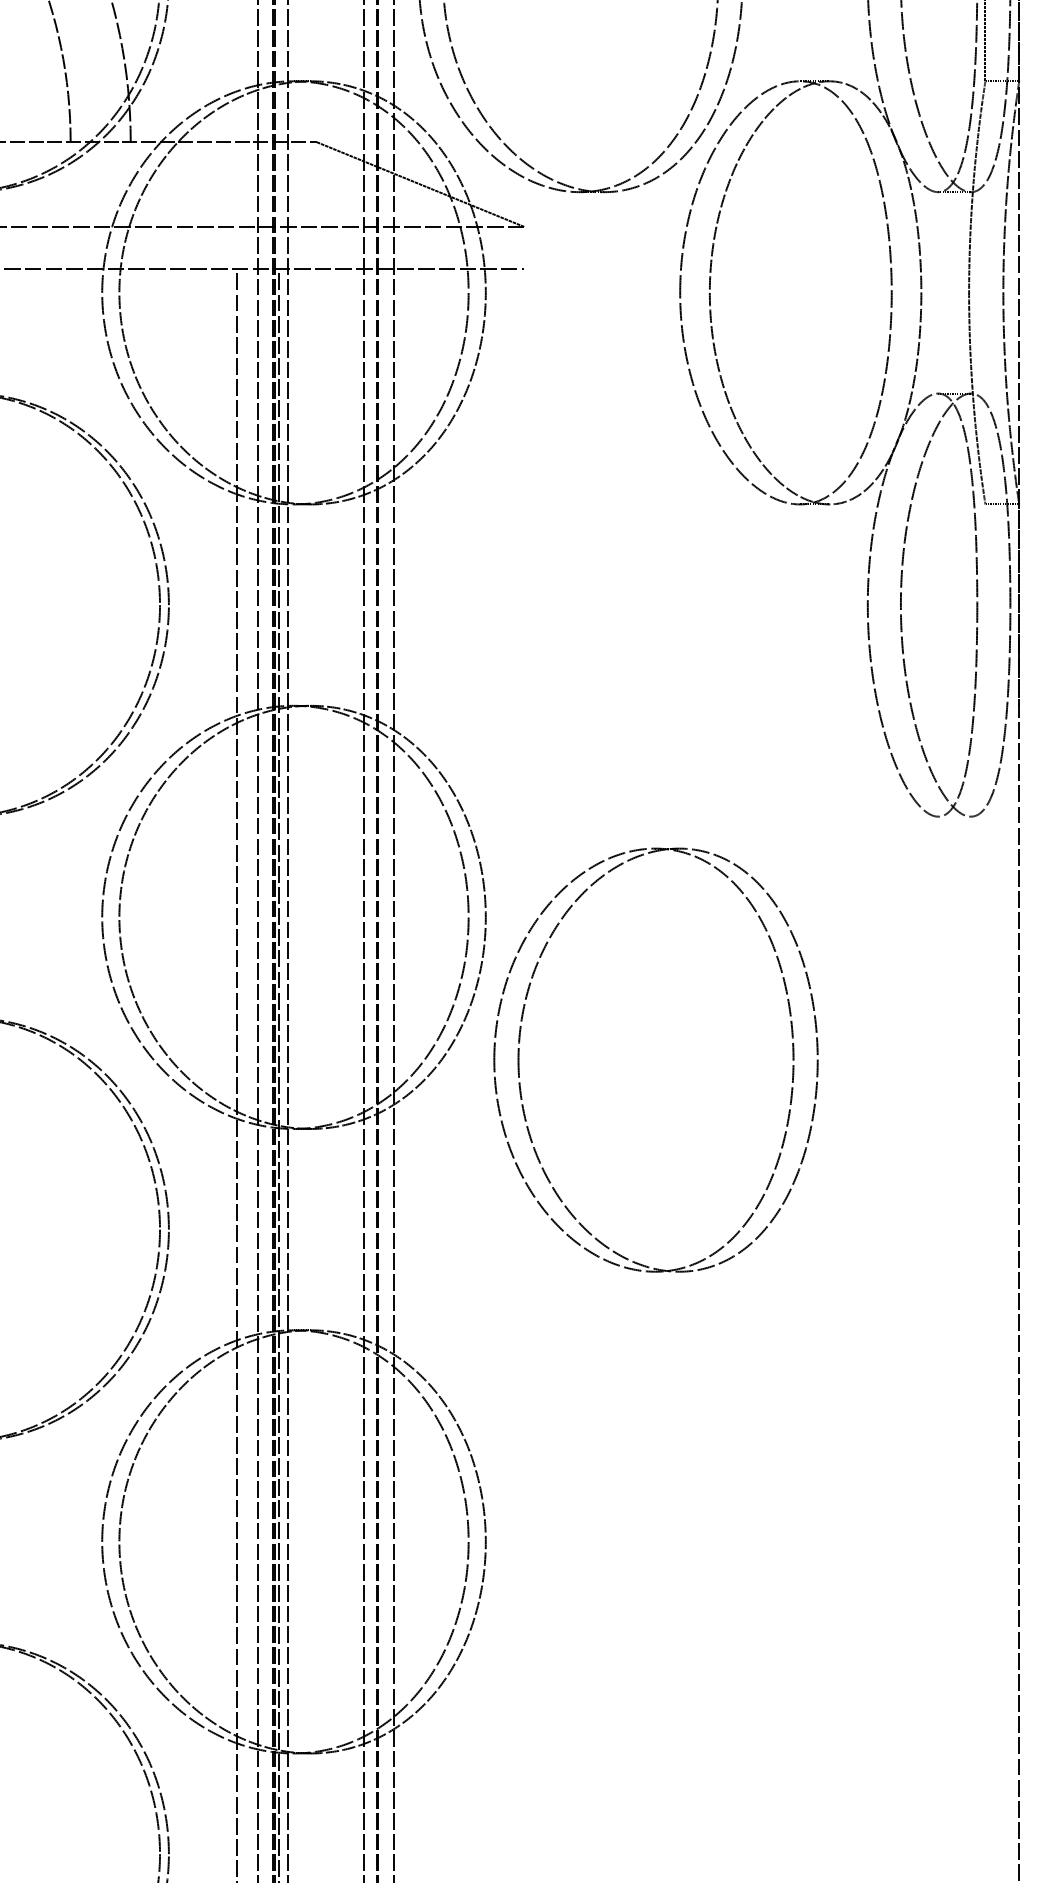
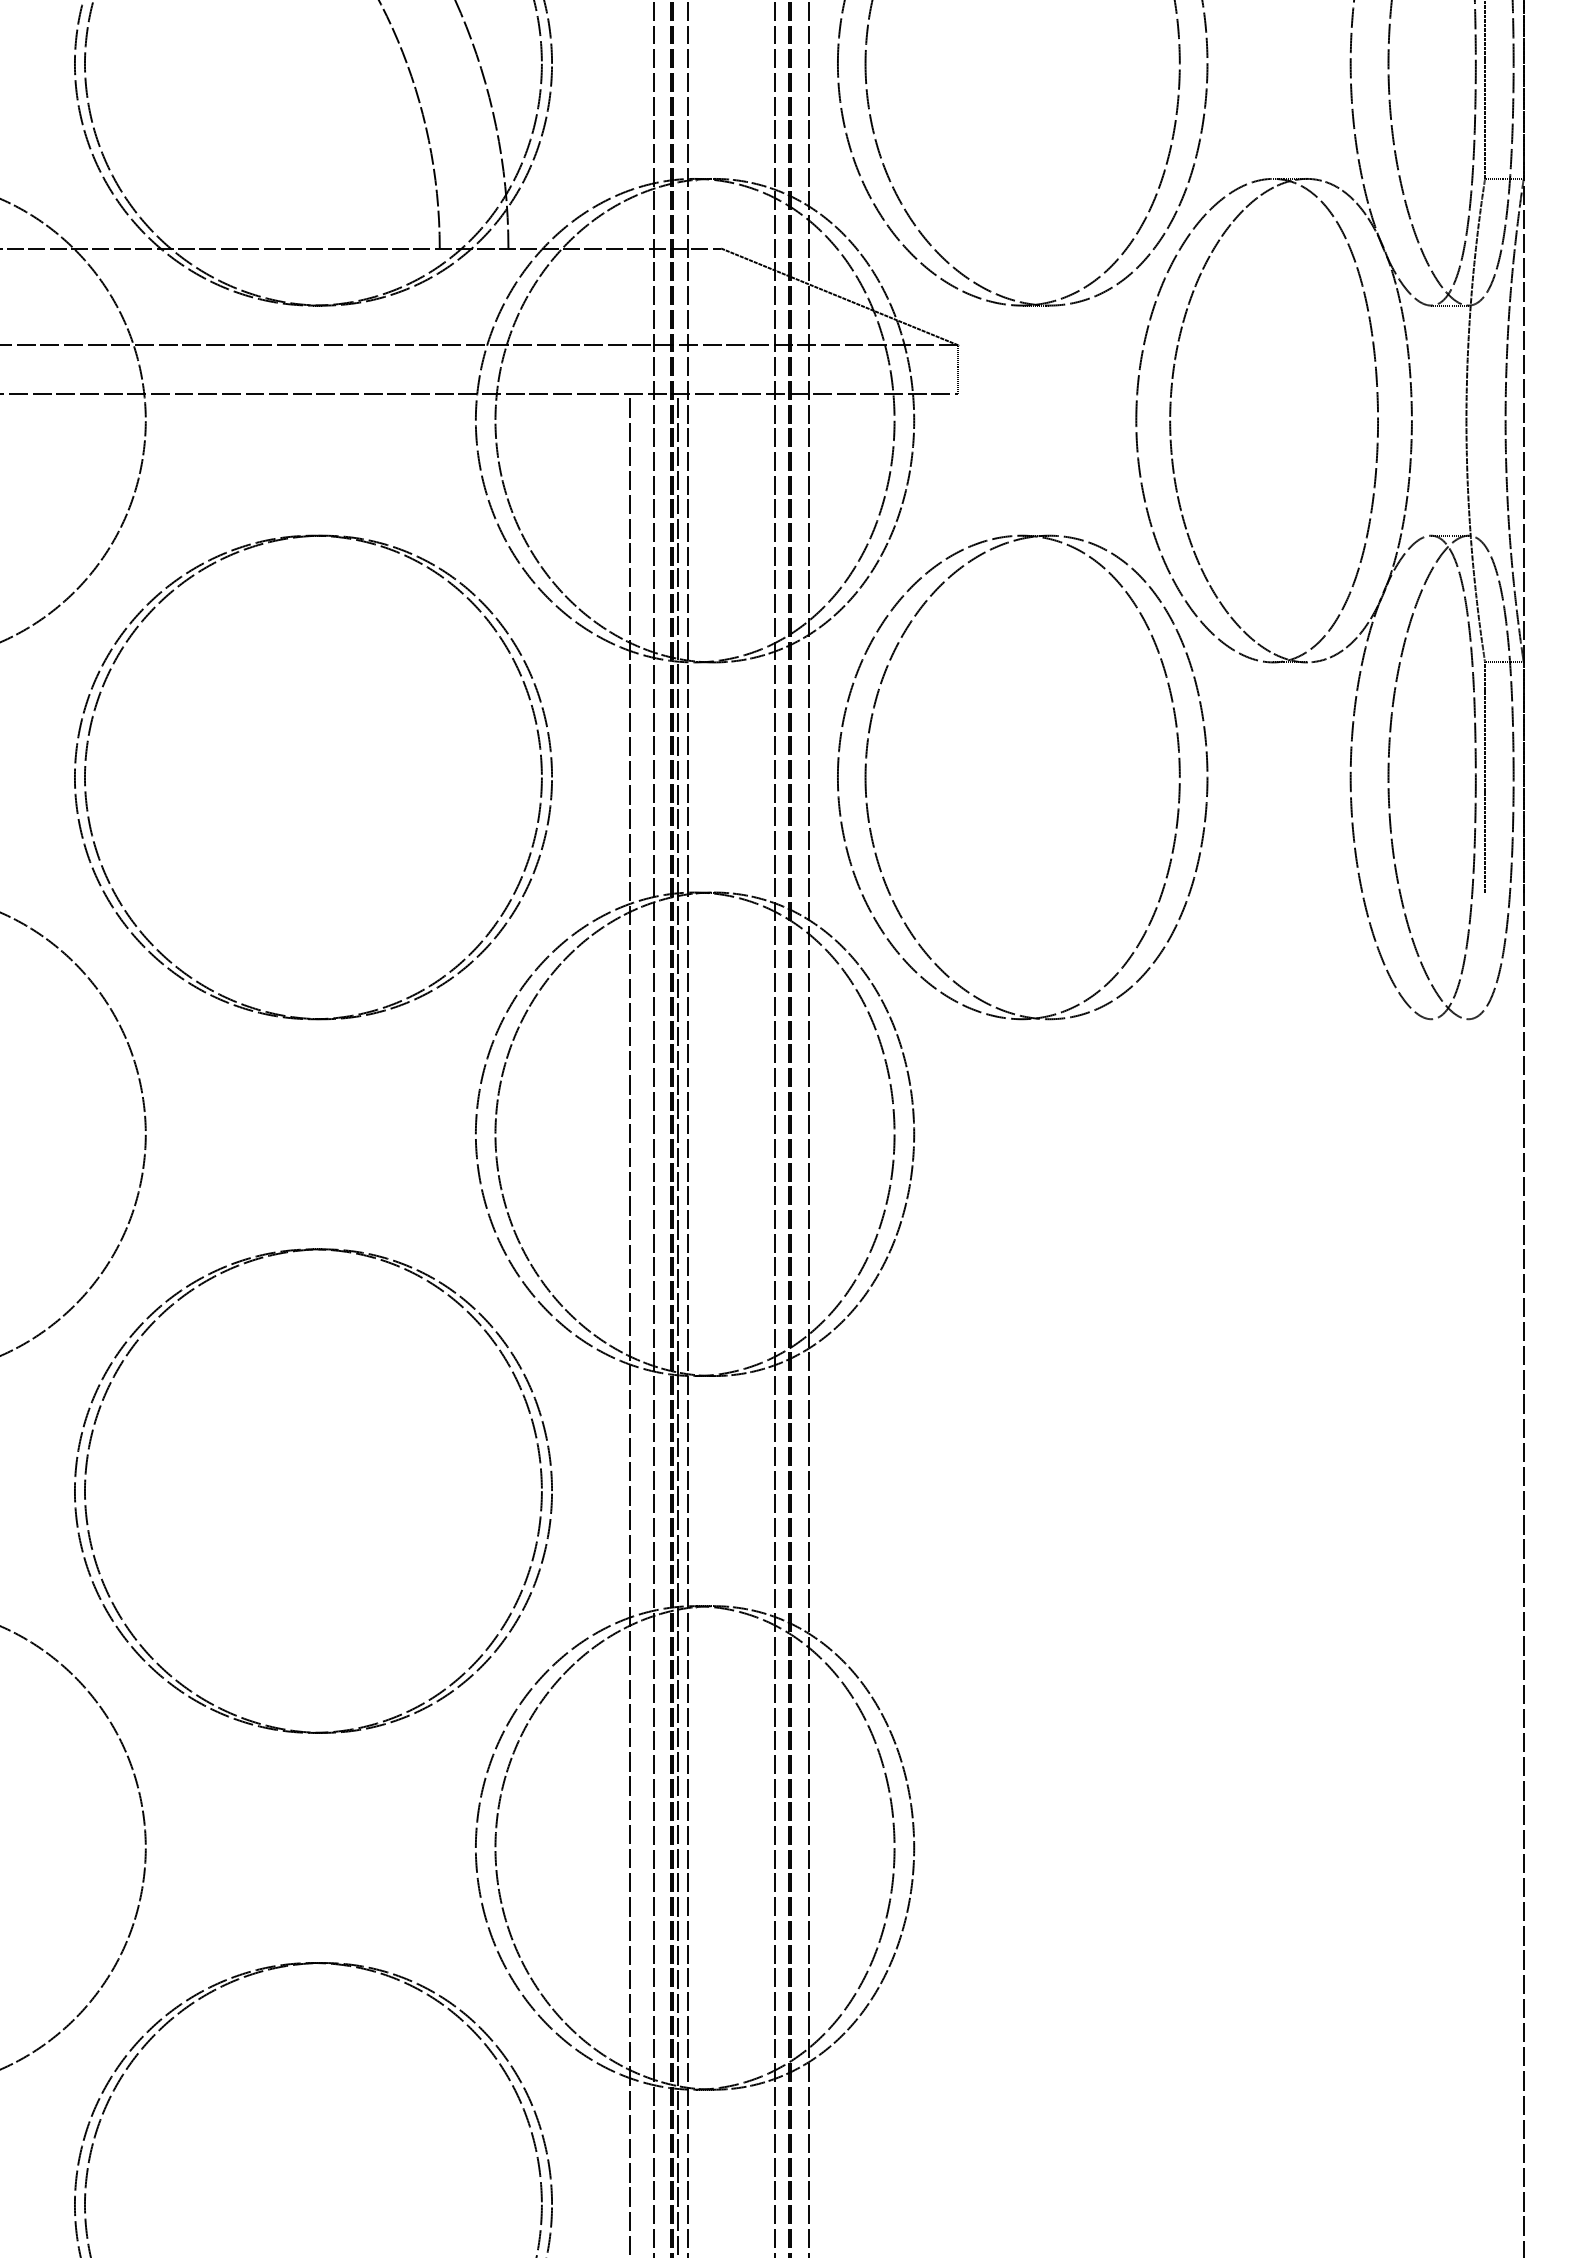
line: (524, 248) -> (958, 369), added
line: (985, 605) -> (1485, 777), added
part: (519, 1060) -> (866, 777), moved

